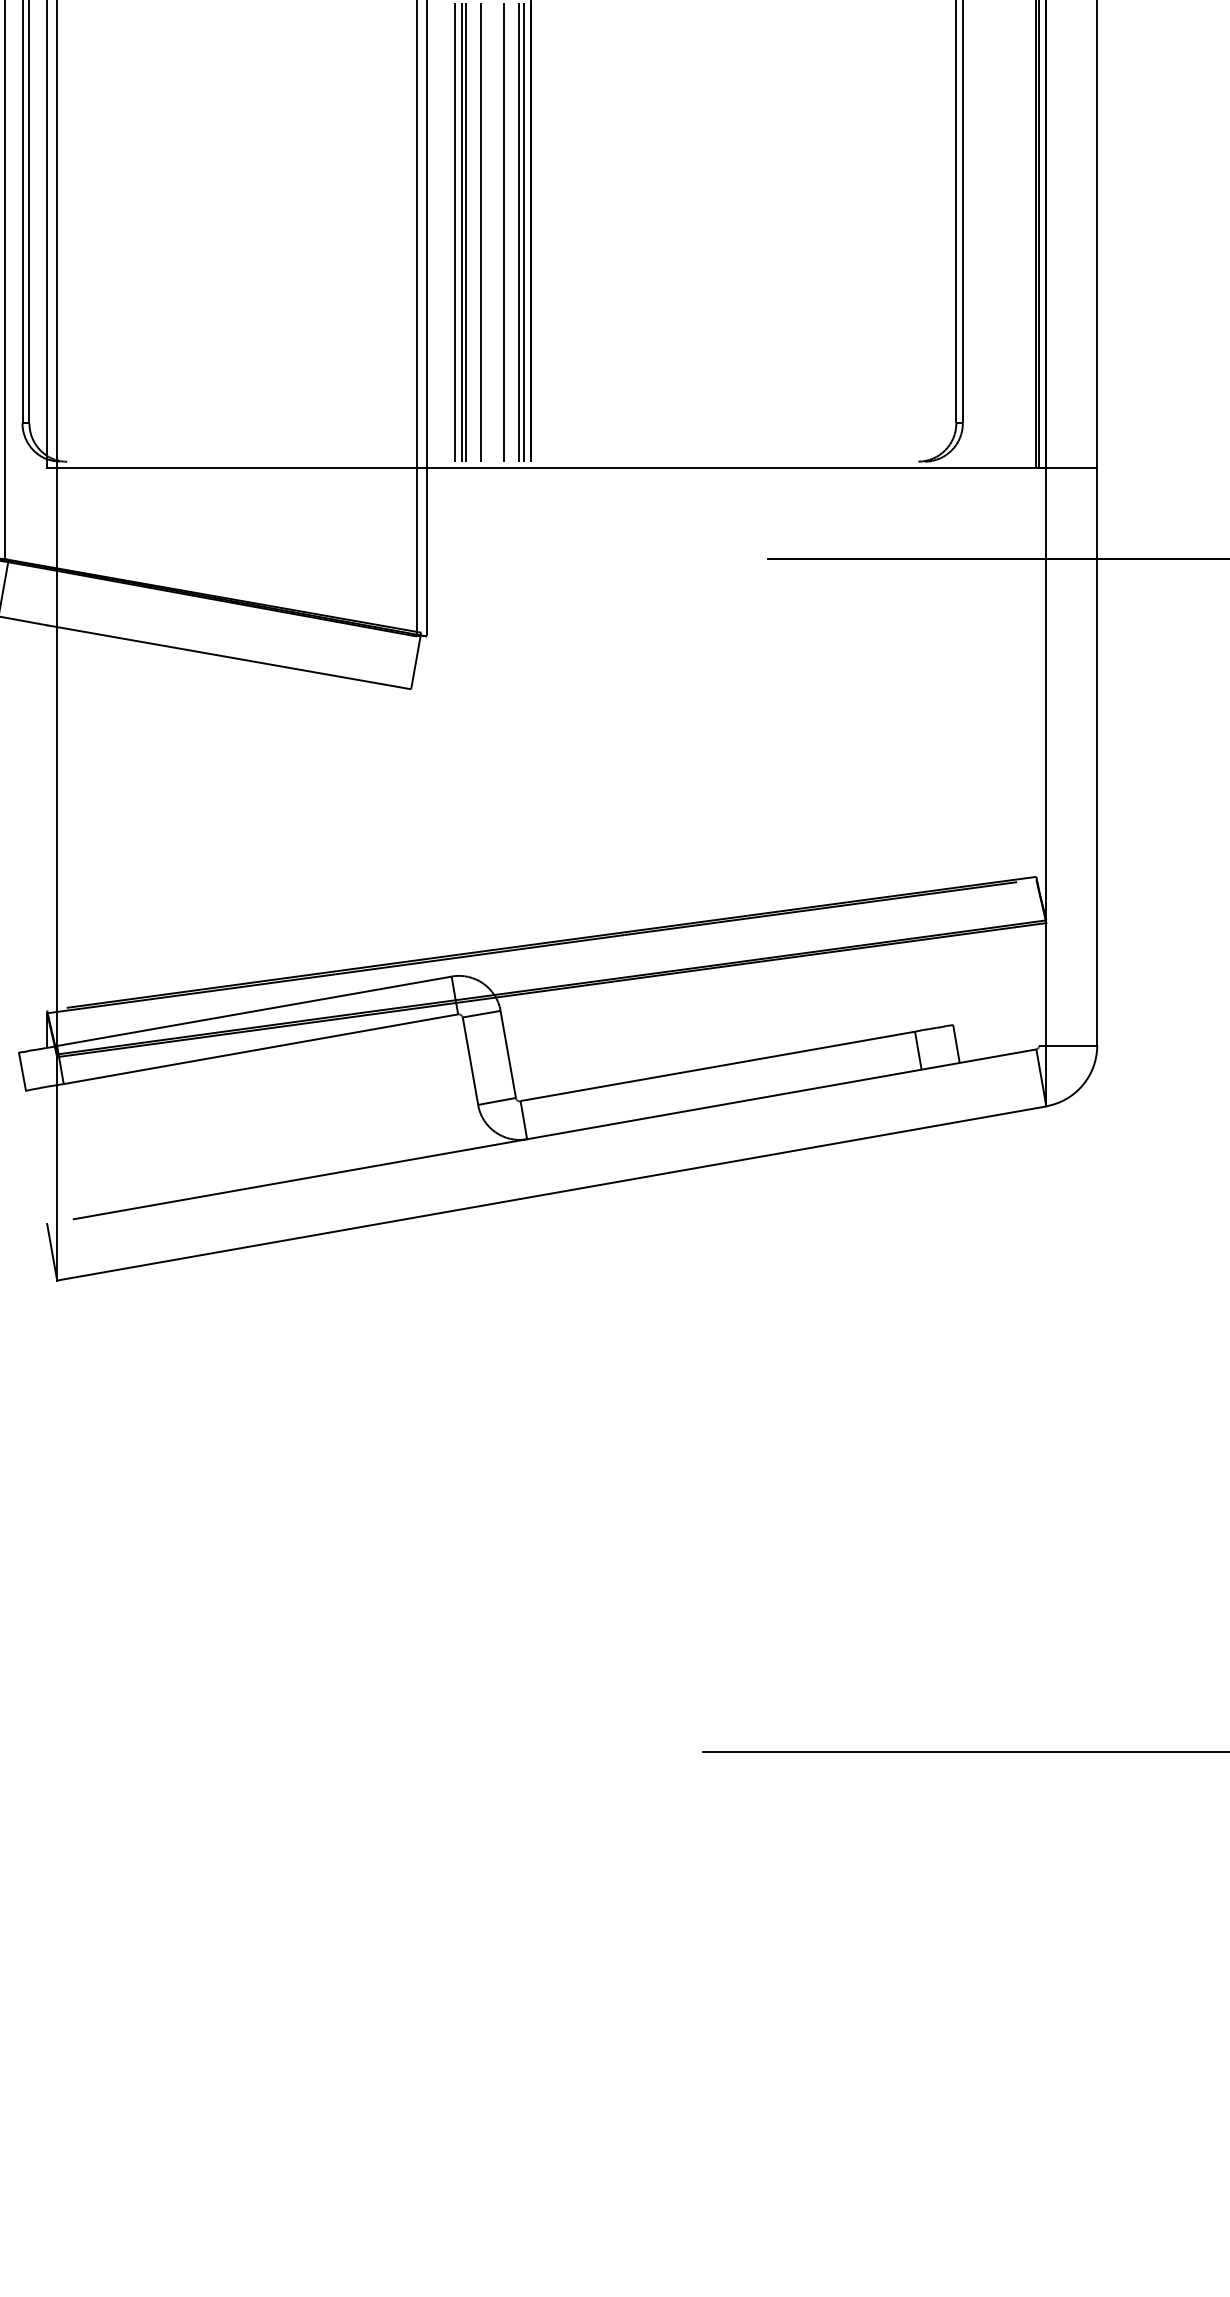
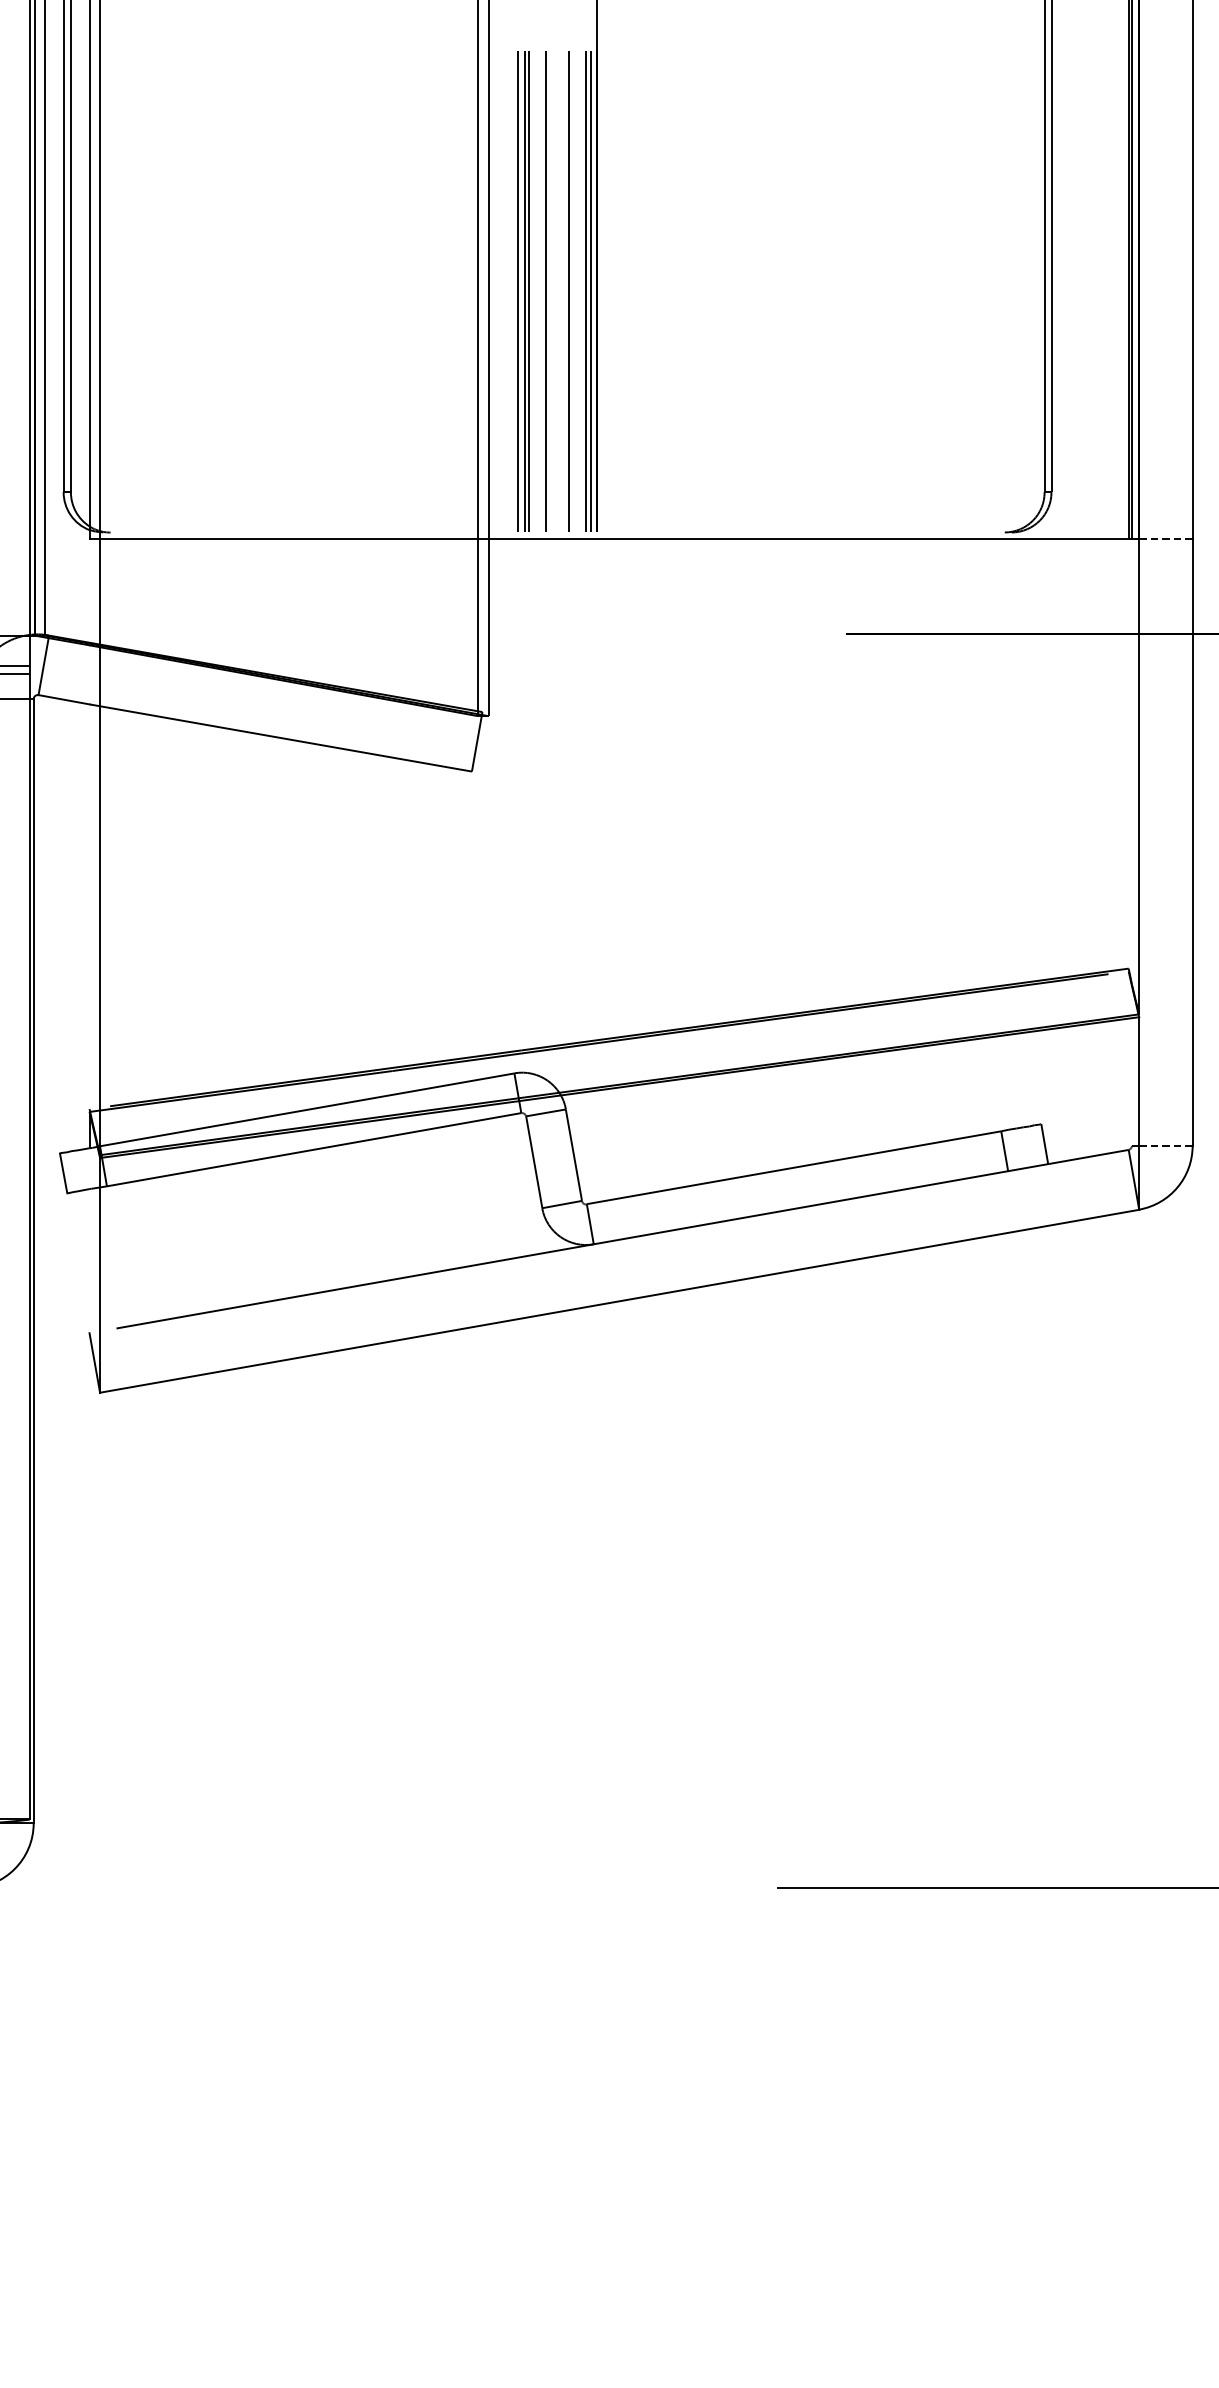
line: (1072, 467) -> (1166, 538), solid -> dashed
line: (1072, 1045) -> (1166, 1145), solid -> dashed

